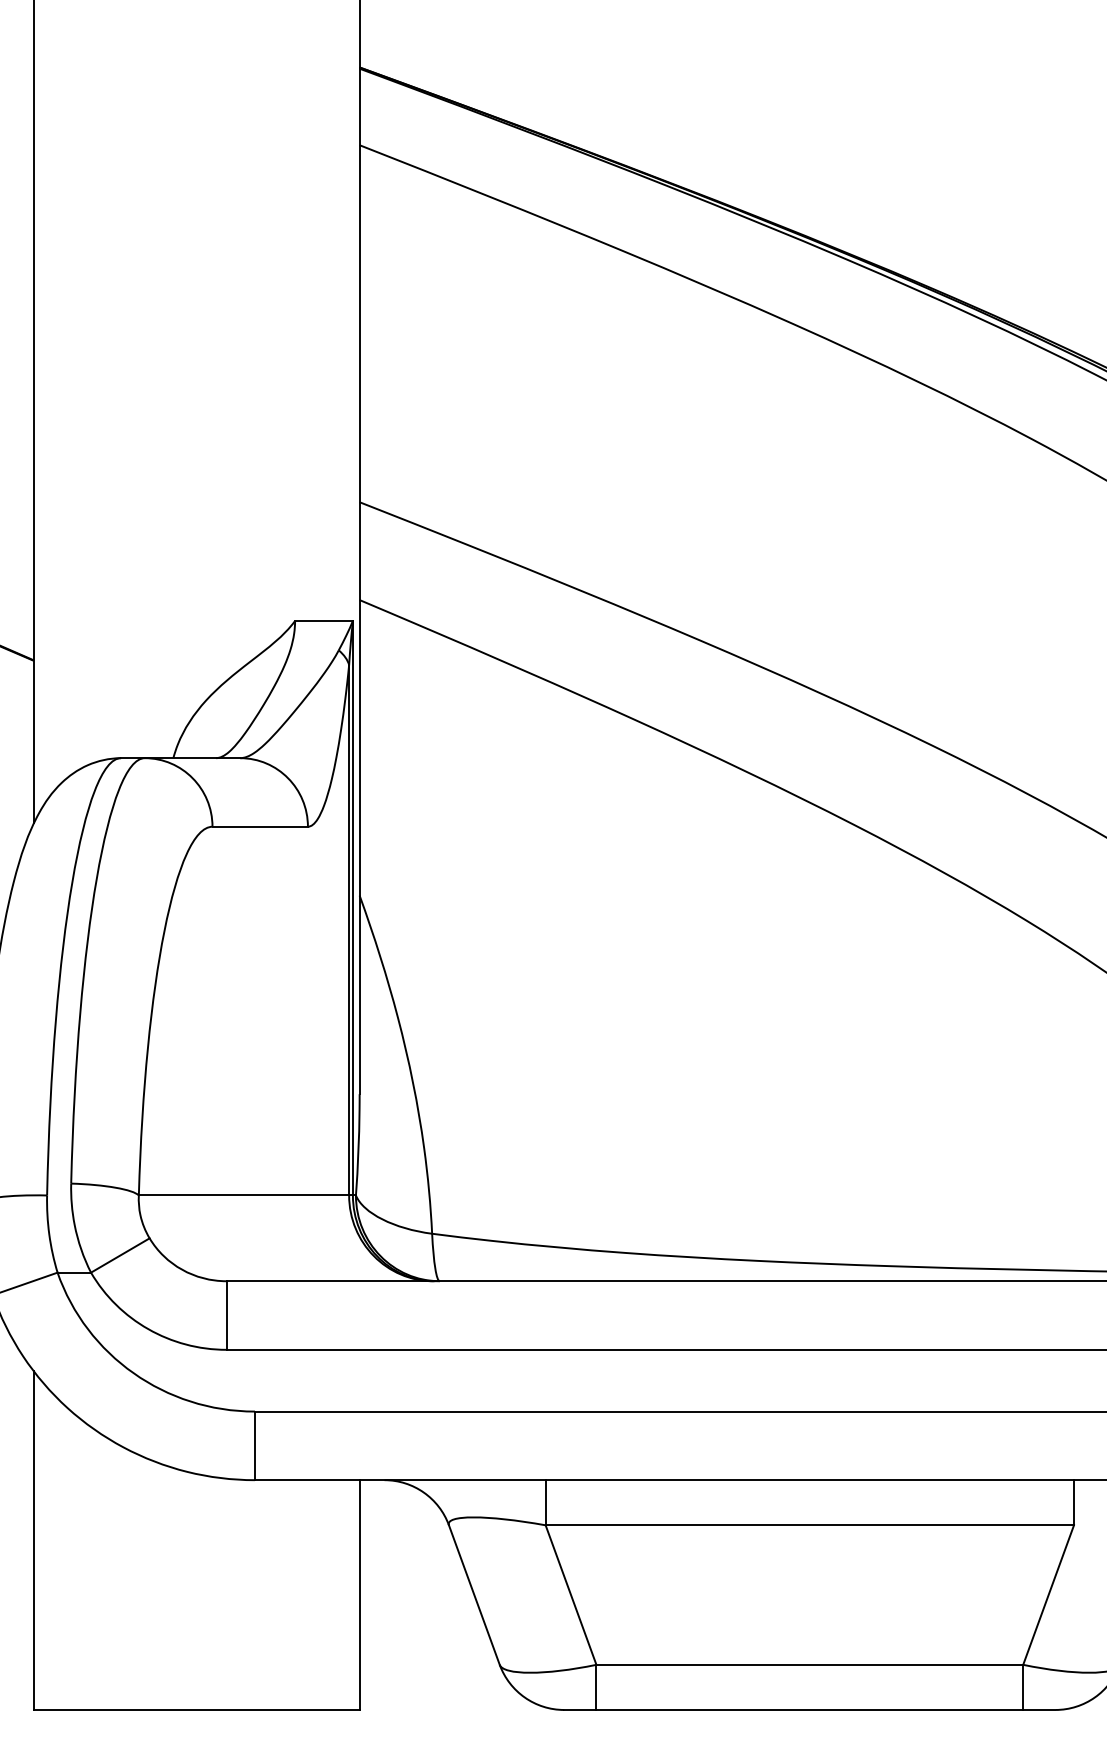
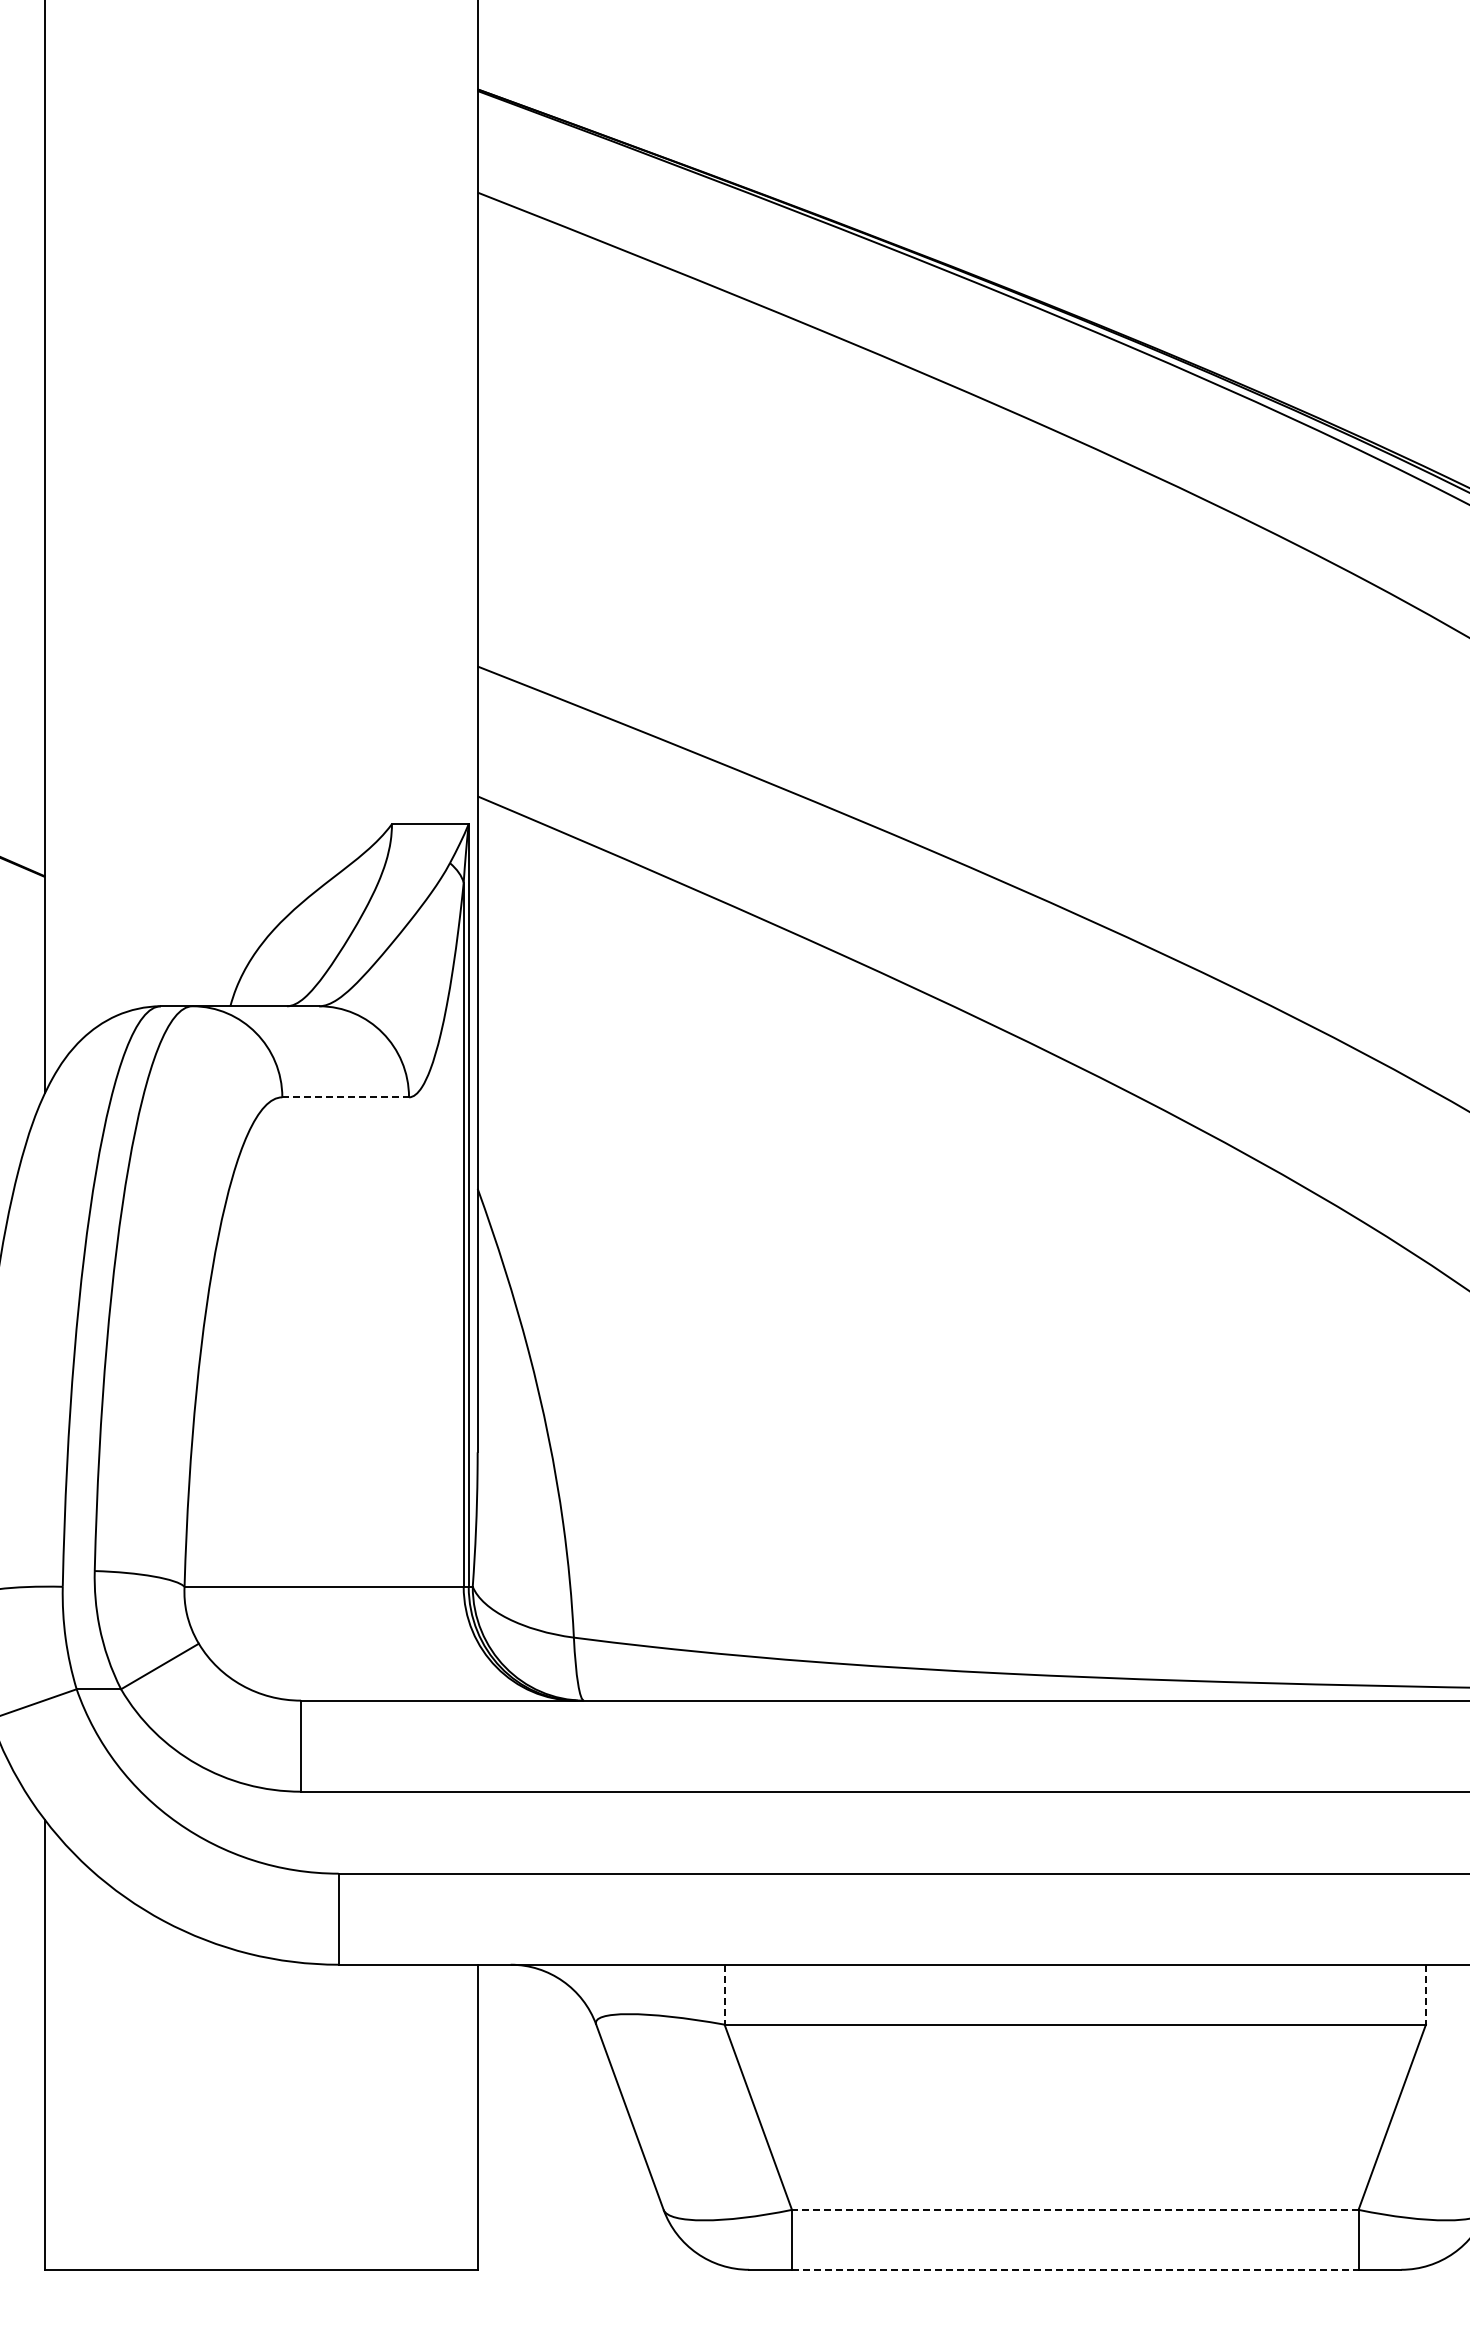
line: (260, 826) -> (346, 1097), solid -> dashed
line: (545, 1502) -> (724, 1994), solid -> dashed
line: (1073, 1502) -> (1425, 1994), solid -> dashed
line: (809, 1664) -> (1074, 2209), solid -> dashed
line: (809, 1709) -> (1075, 2269), solid -> dashed

